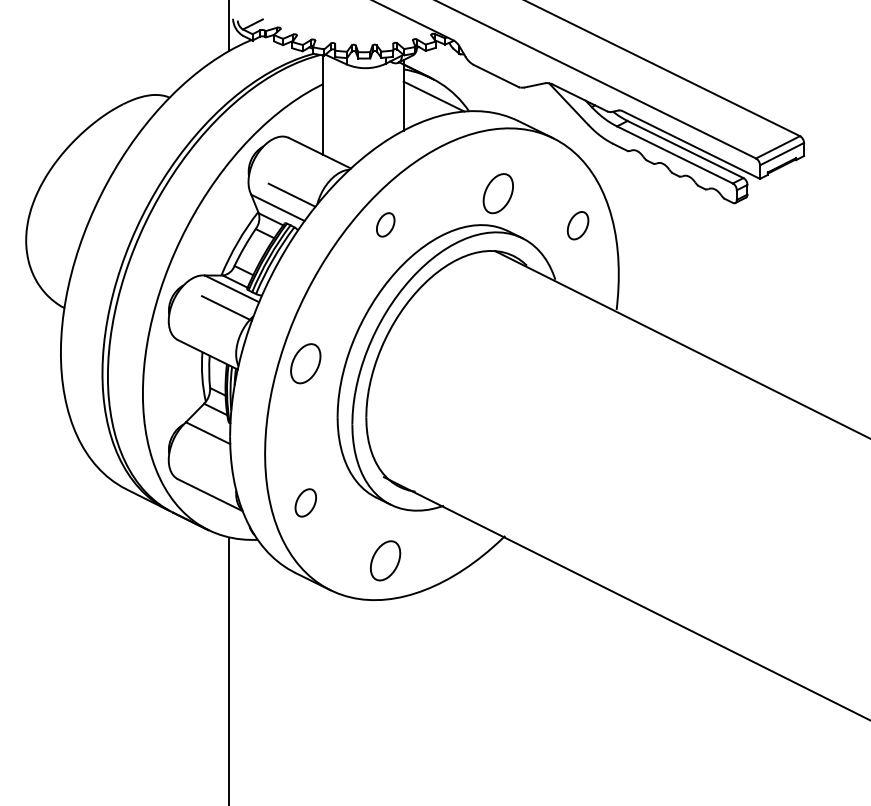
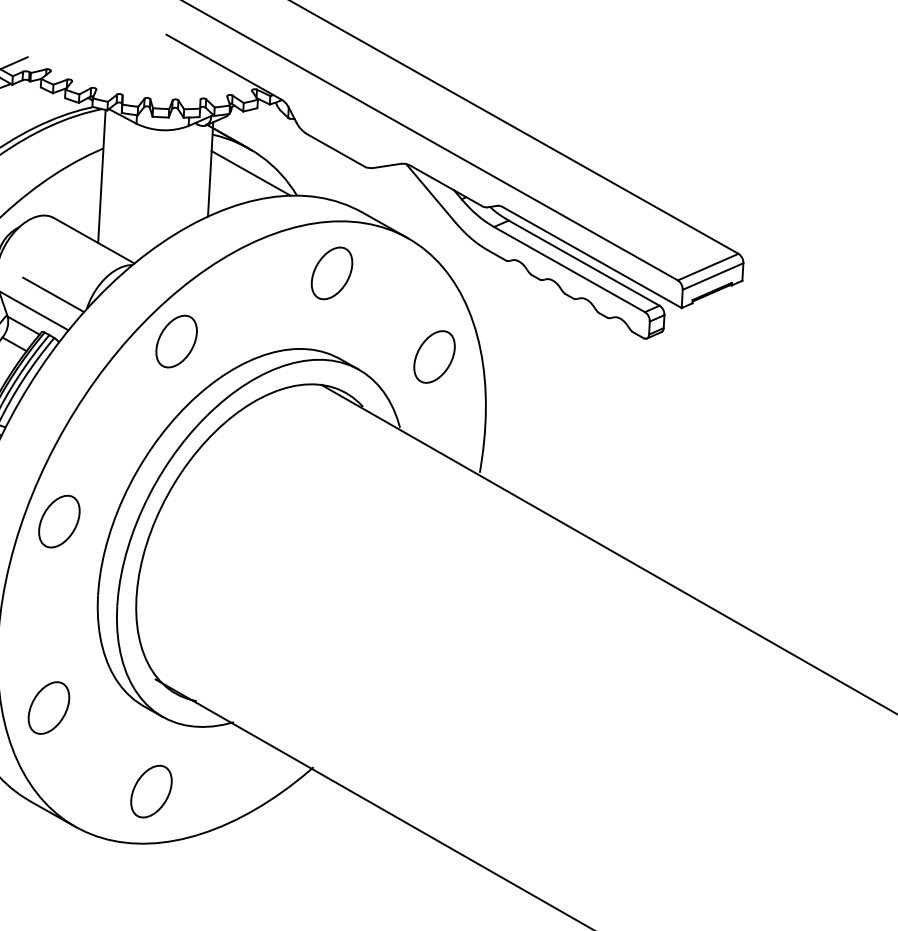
part: (497, 193) -> (330, 273), moved
part: (385, 224) -> (176, 341), size x1.67
part: (577, 225) -> (433, 356), size x1.43
part: (305, 502) -> (48, 707), size x1.43

